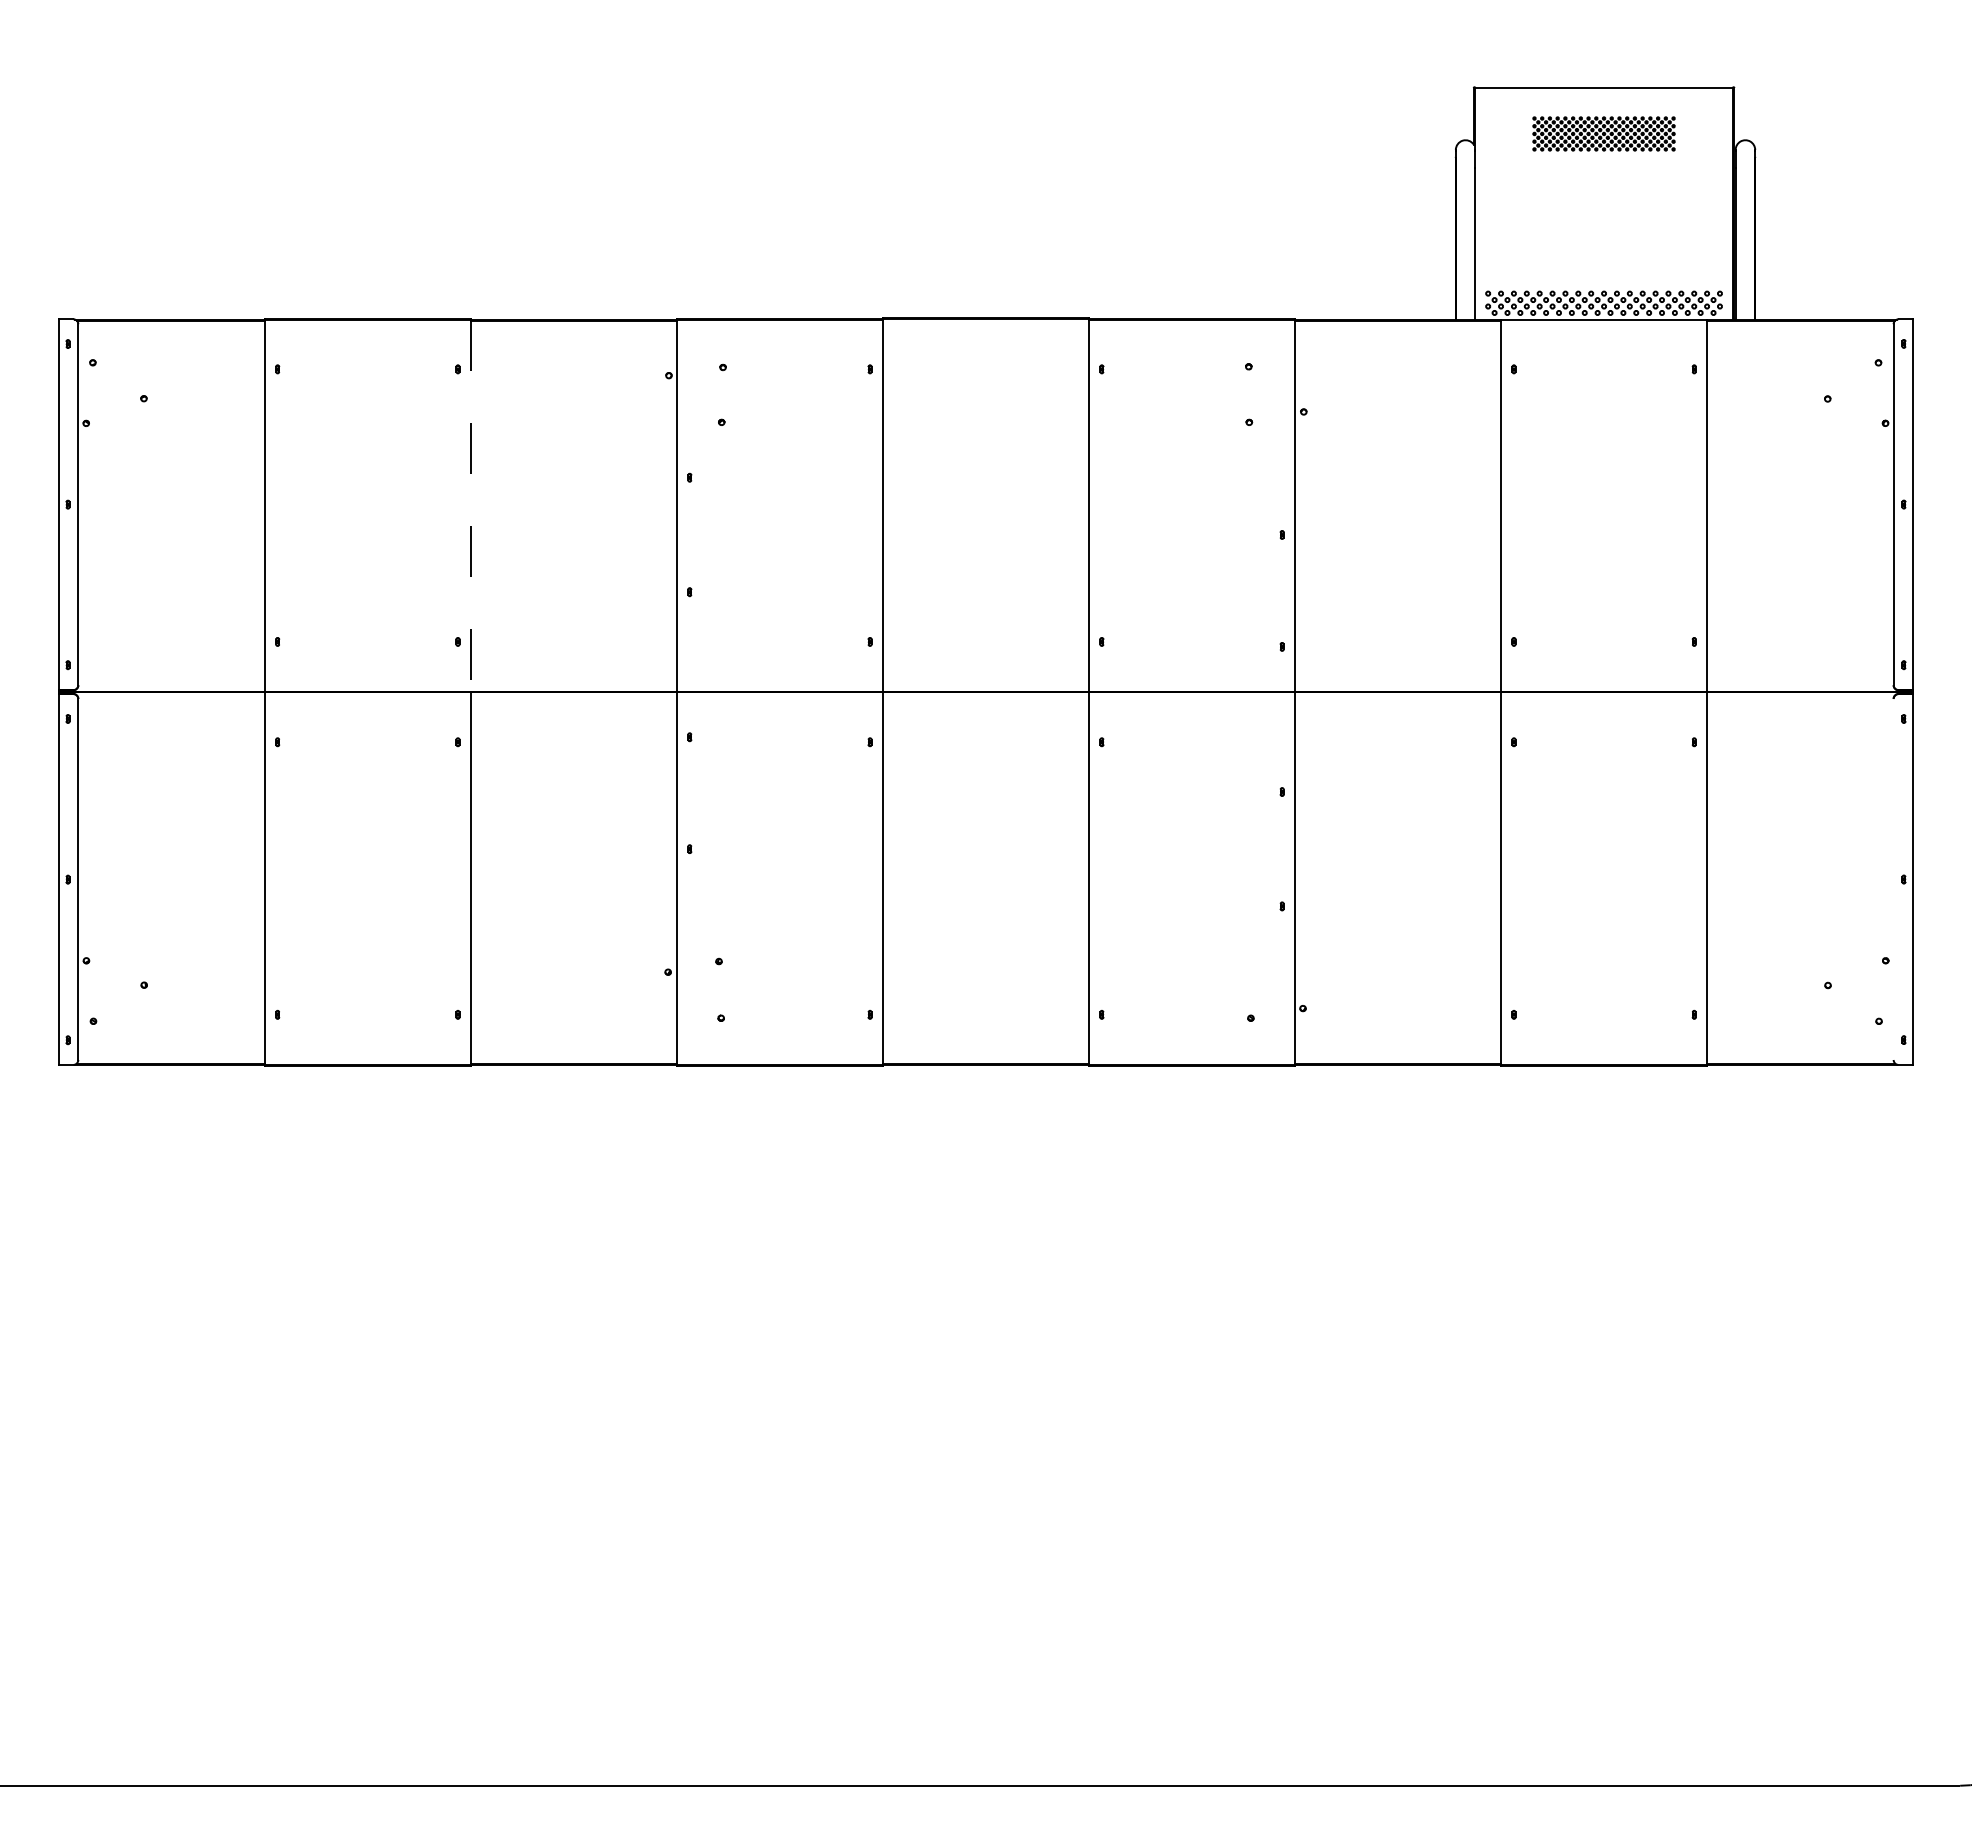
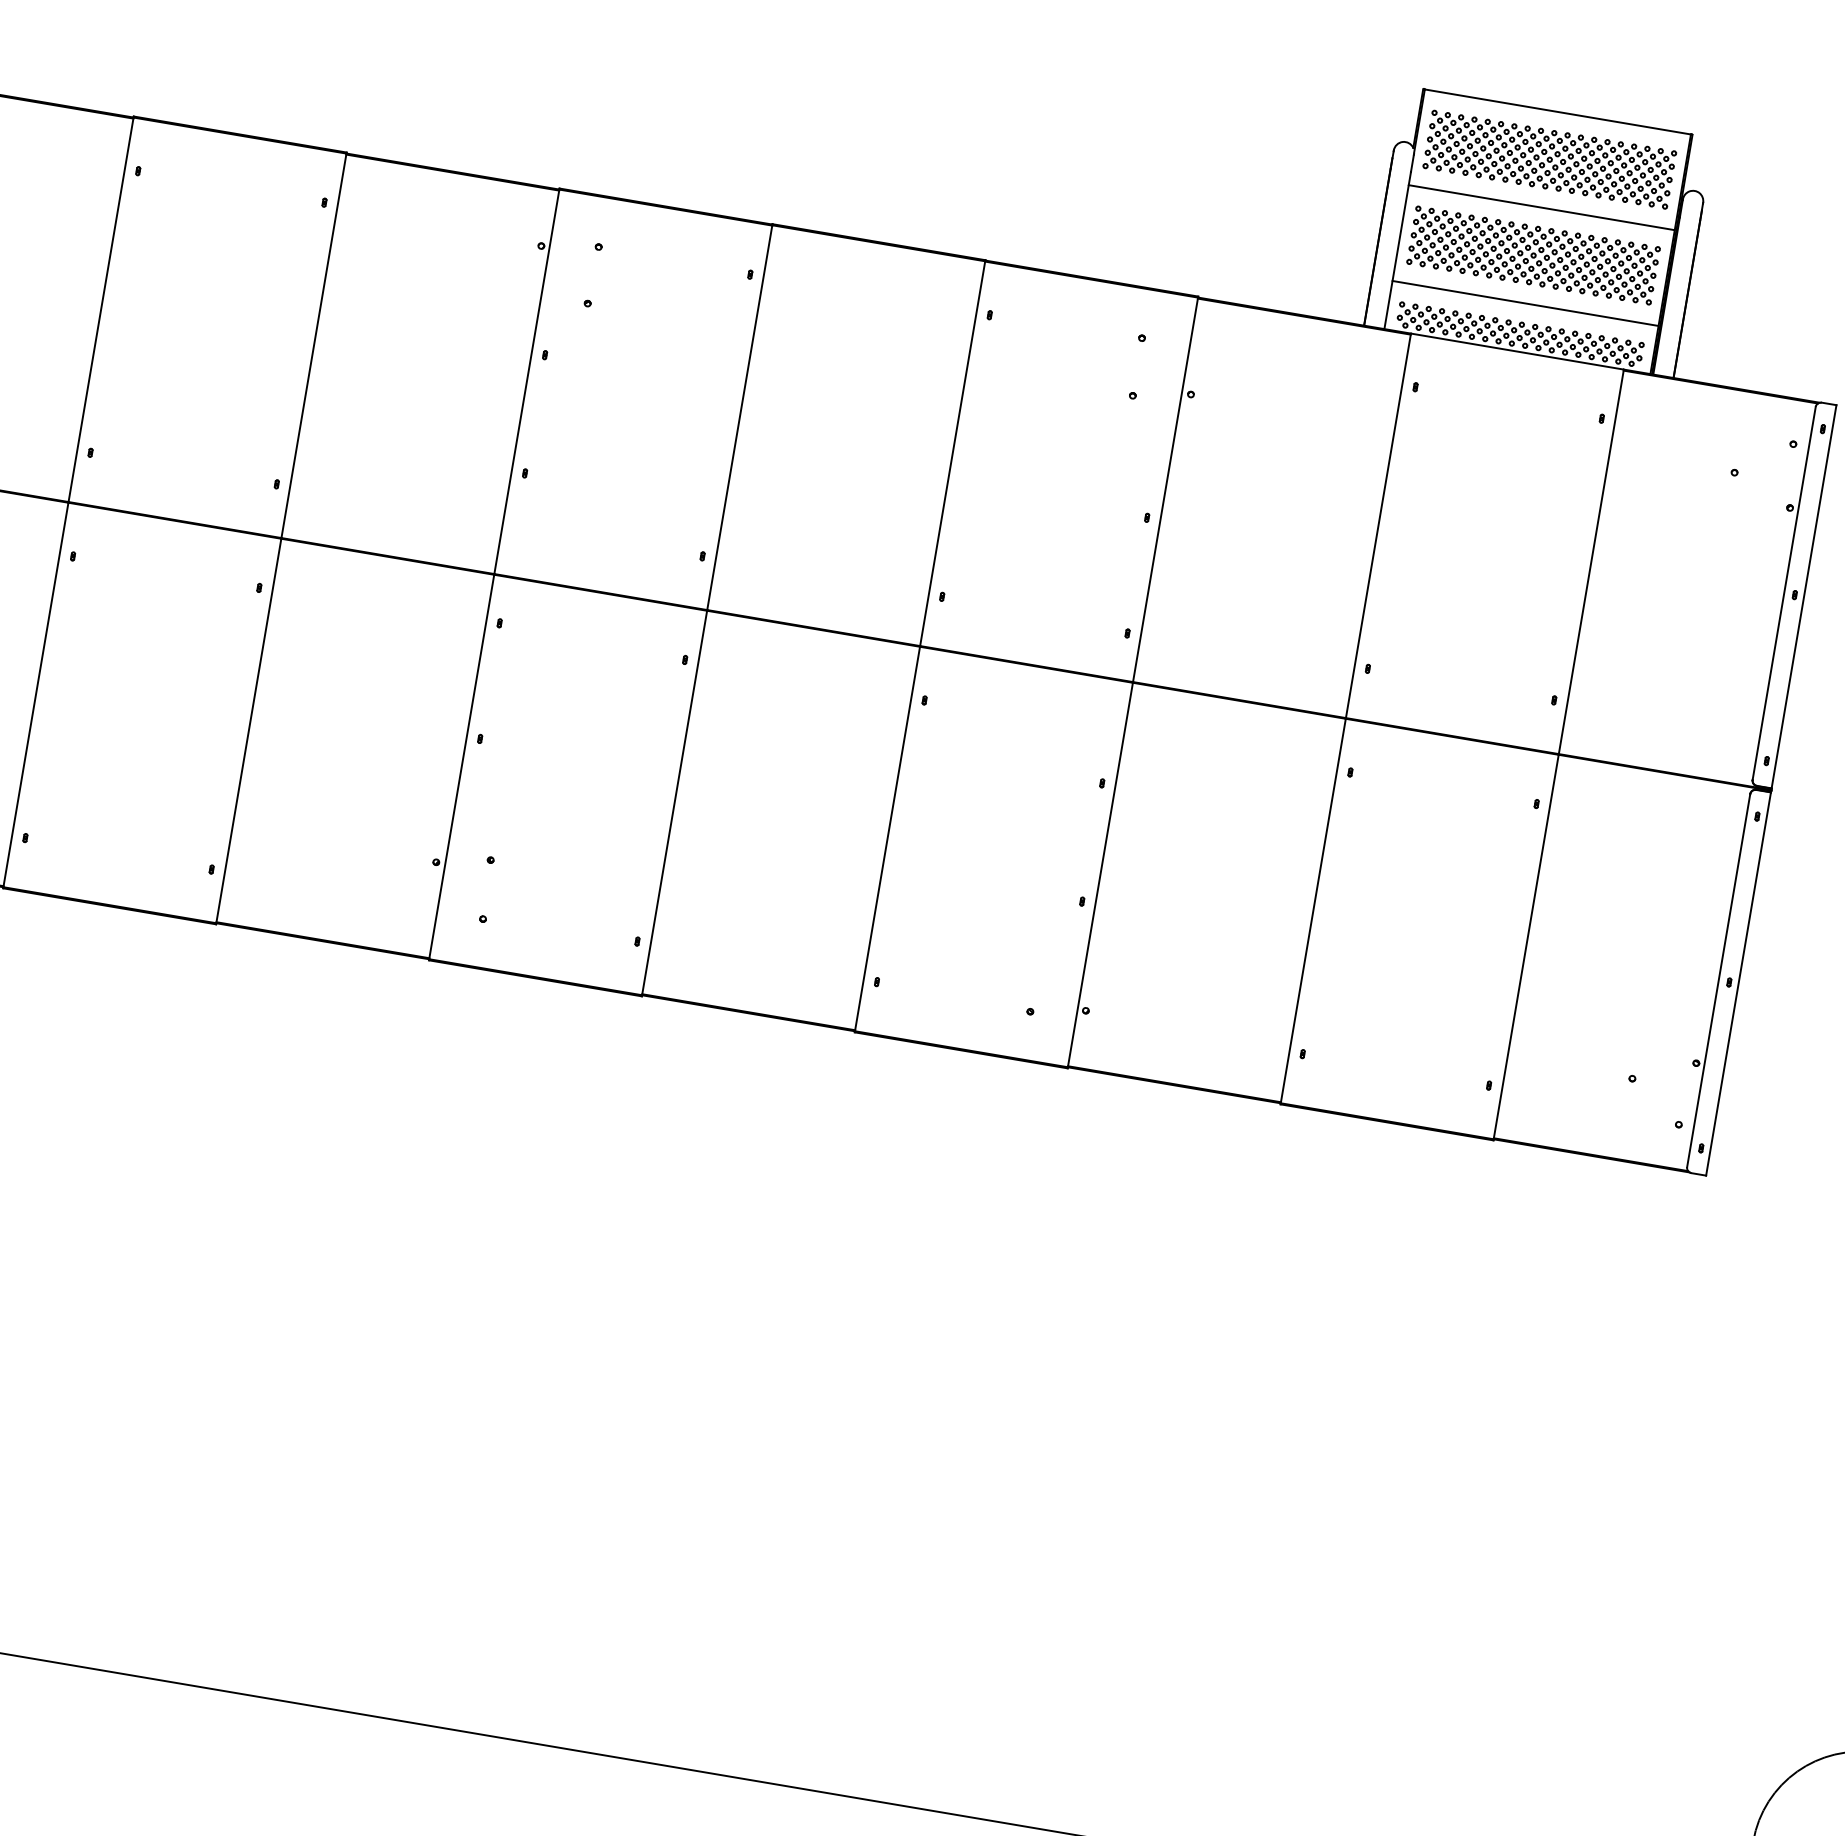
part: (1603, 133) -> (1549, 159), size x1.67
line: (1603, 180) -> (1541, 207), added
part: (1603, 226) -> (1533, 255), added
line: (1603, 273) -> (1524, 303), added
line: (470, 506) -> (313, 346), dashed -> solid
line: (1893, 879) -> (1718, 980), added

